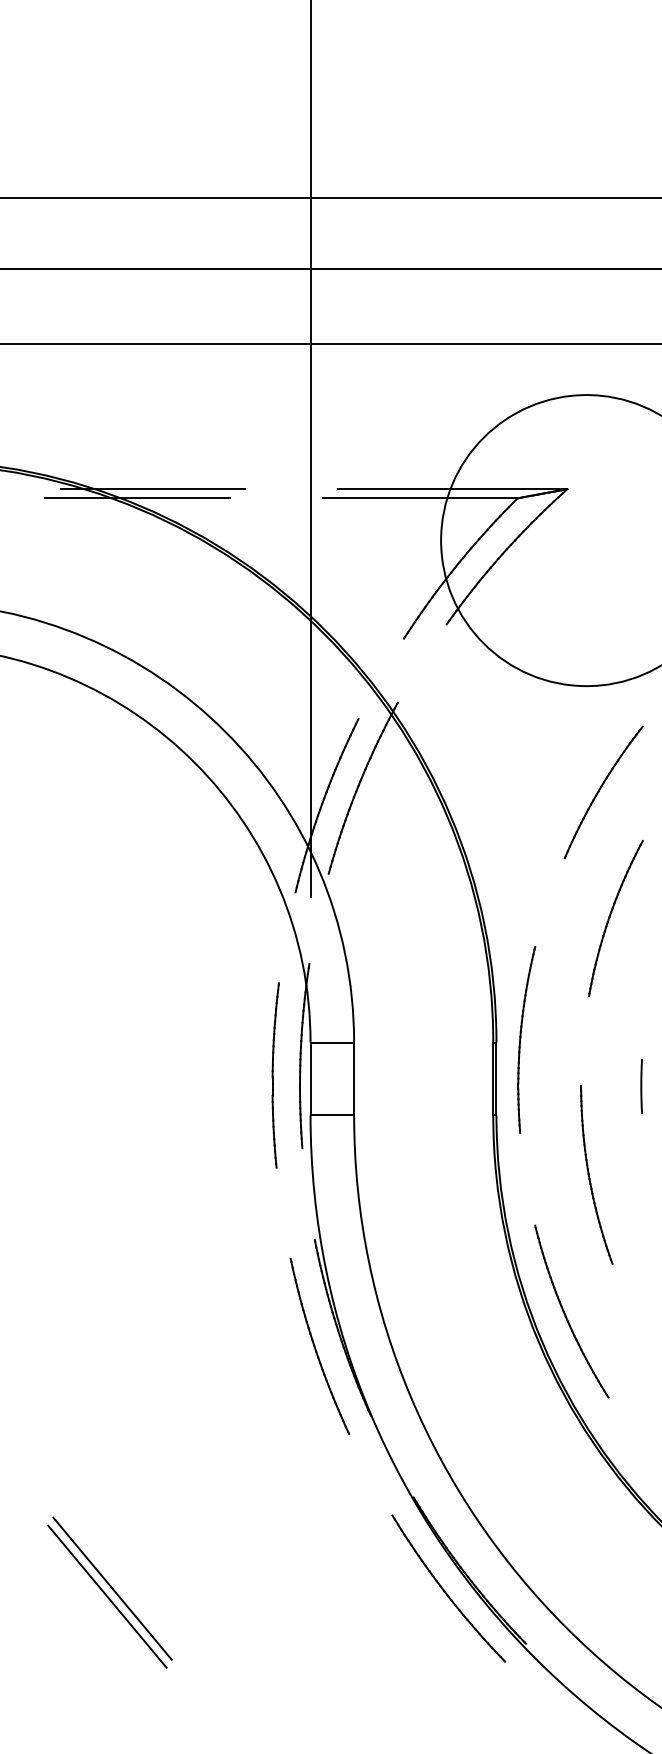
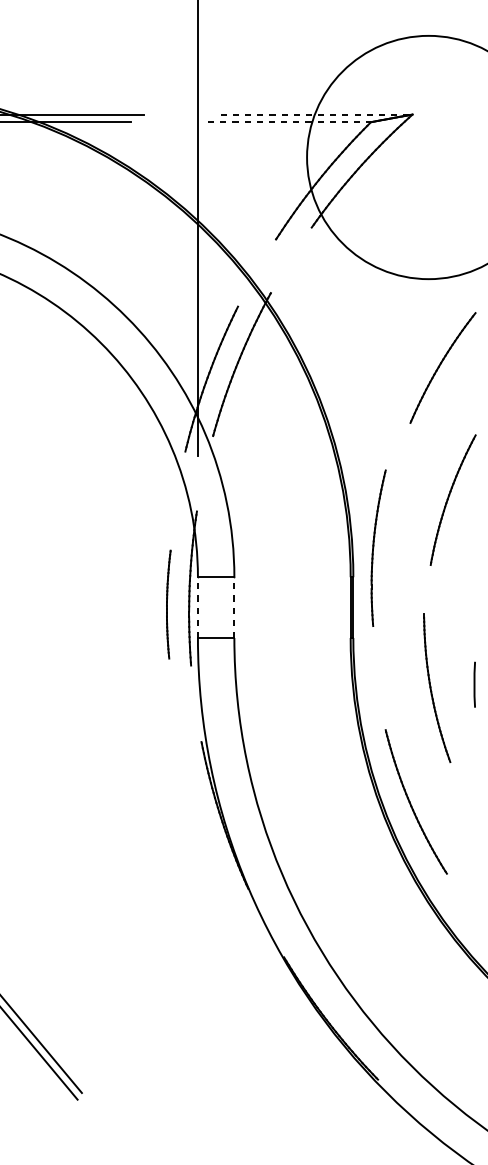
line: (452, 489) -> (316, 114), solid -> dashed
line: (420, 498) -> (289, 122), solid -> dashed
part: (615, 918) -> (452, 500), moved
part: (526, 1039) -> (378, 547), moved
part: (275, 1075) -> (168, 604), size x0.7
line: (310, 1078) -> (197, 607), solid -> dashed
line: (354, 1078) -> (234, 607), solid -> dashed
line: (641, 1085) -> (474, 684), moved
part: (319, 1346) -> (205, 831), removed
part: (448, 1588) -> (313, 1033), removed

